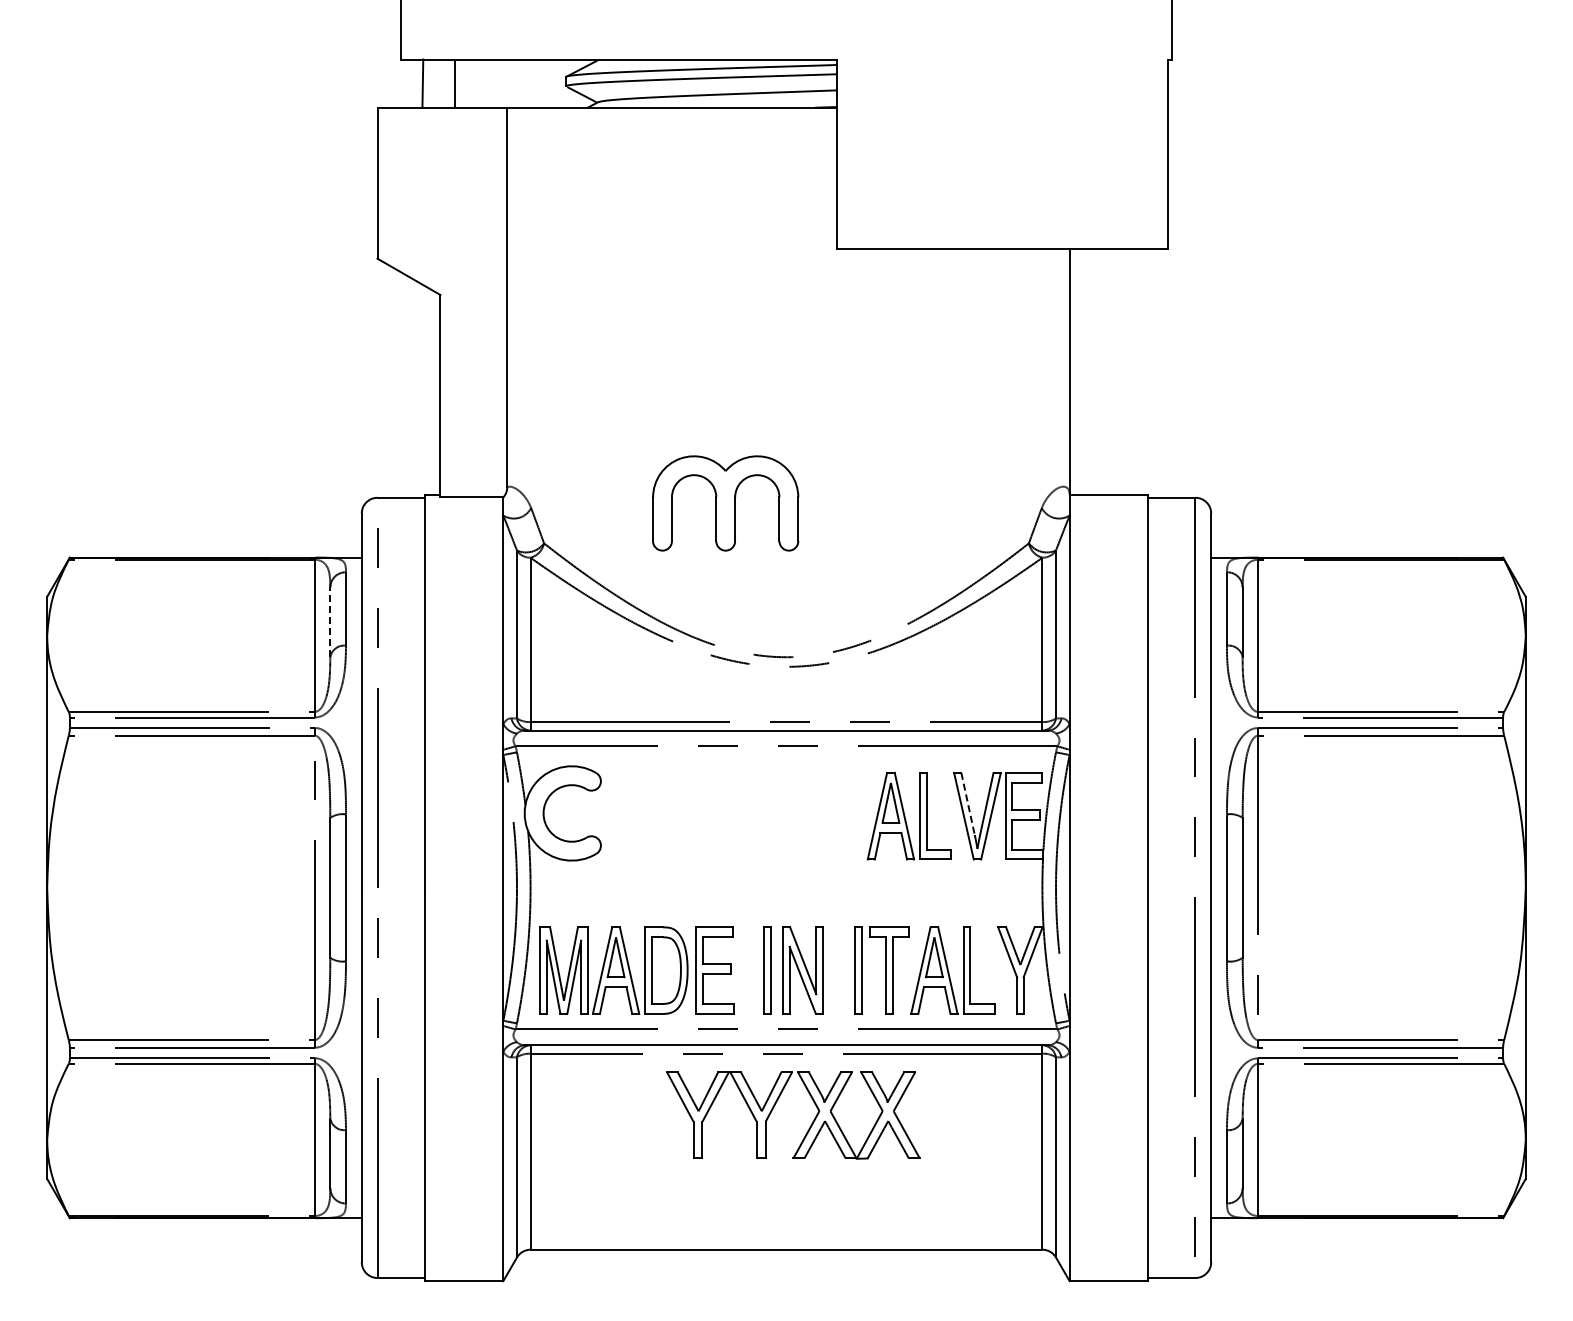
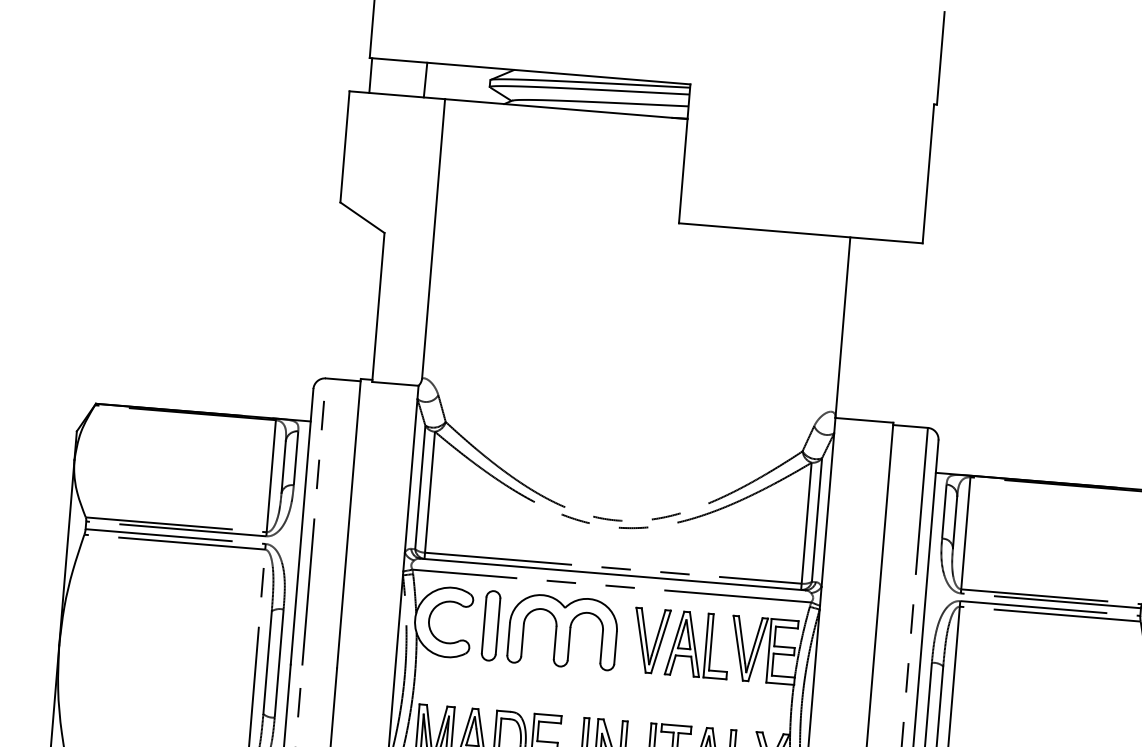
line: (422, 82) -> (425, 79), moved
line: (455, 83) -> (370, 75), moved
part: (725, 503) -> (562, 631), moved
line: (330, 622) -> (283, 467), dashed -> solid
line: (968, 803) -> (742, 639), dashed -> solid
part: (627, 813) -> (490, 625), added
part: (845, 816) -> (651, 641), added

